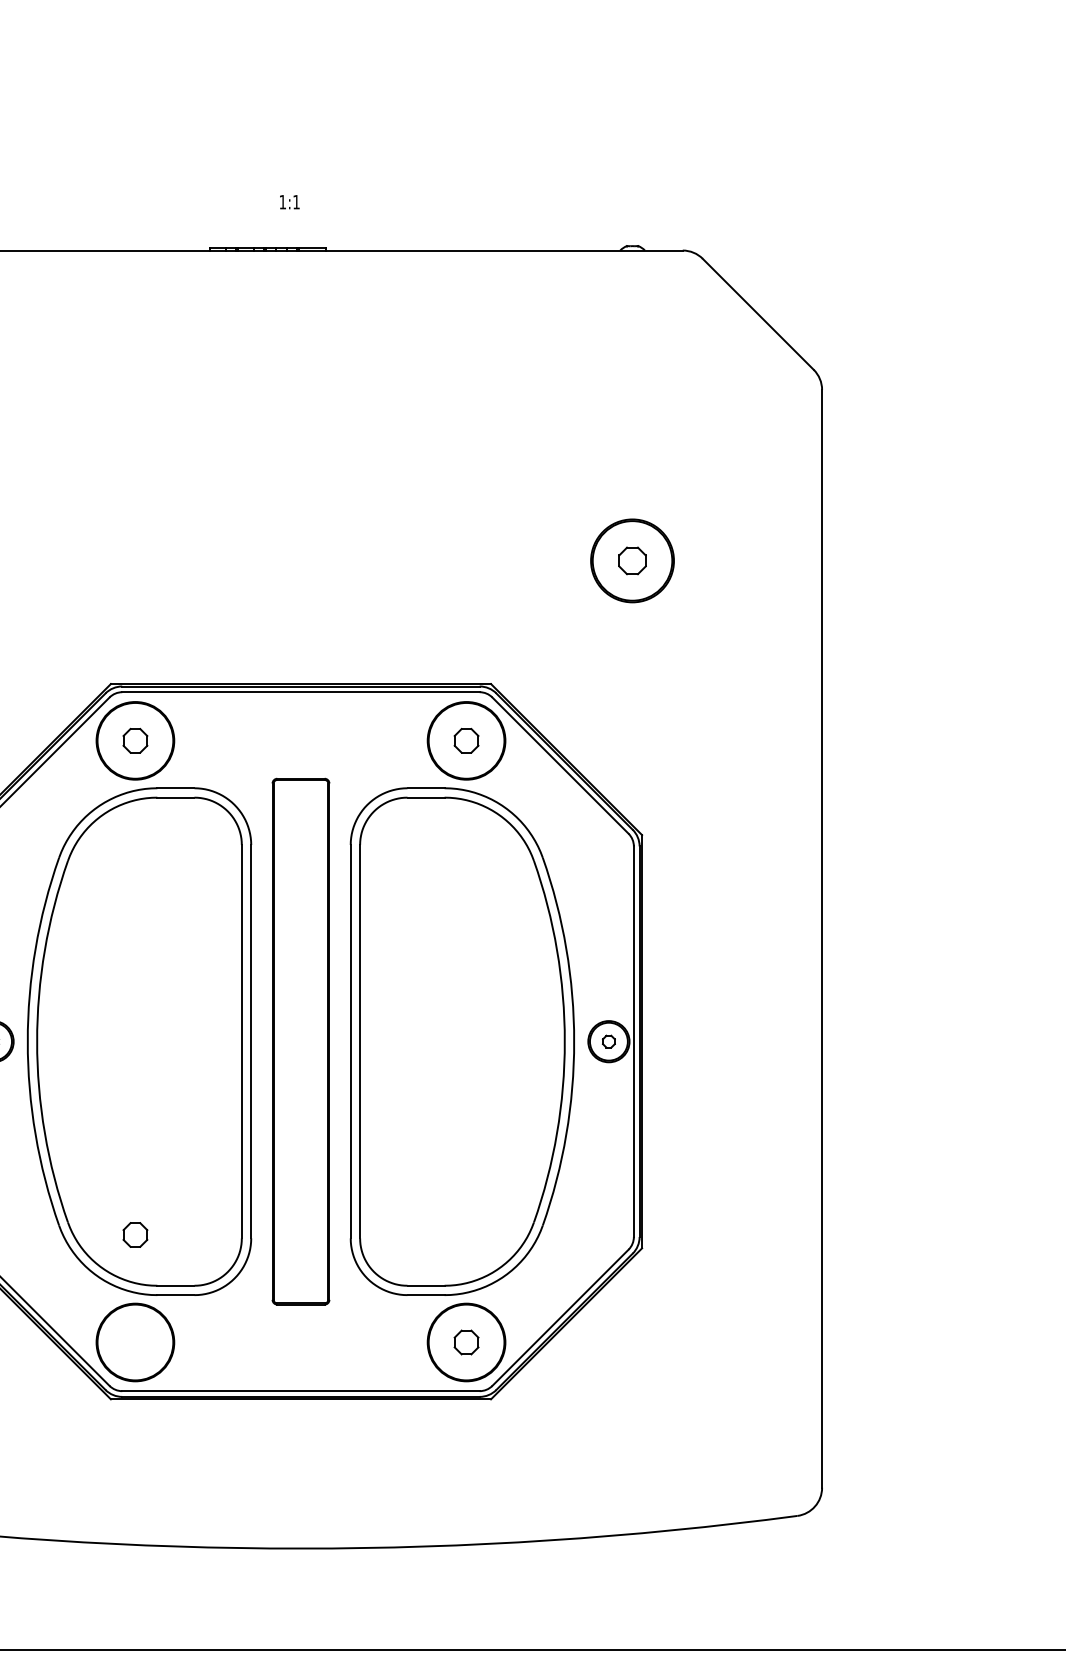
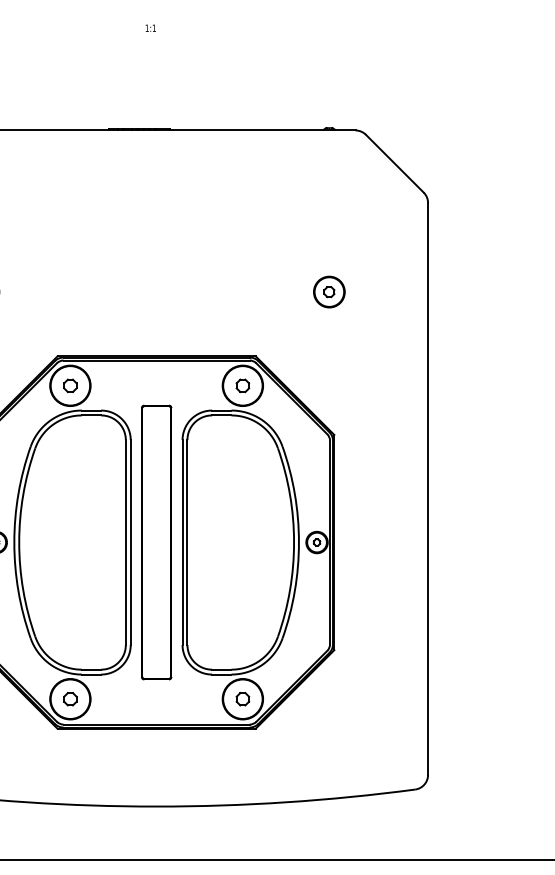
text: (289, 200) -> (150, 27), moved
part: (632, 559) -> (329, 291), size x0.71
part: (135, 1235) -> (70, 699), moved

